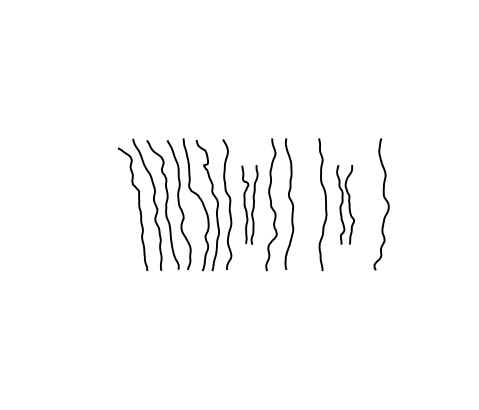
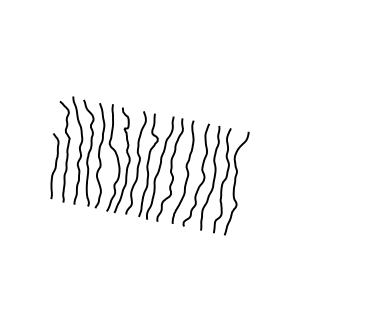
curve: (386, 202) -> (203, 174), moved
part: (249, 204) -> (154, 166), size x1.67
part: (345, 204) -> (229, 181), size x1.67
curve: (128, 228) -> (55, 166), added

